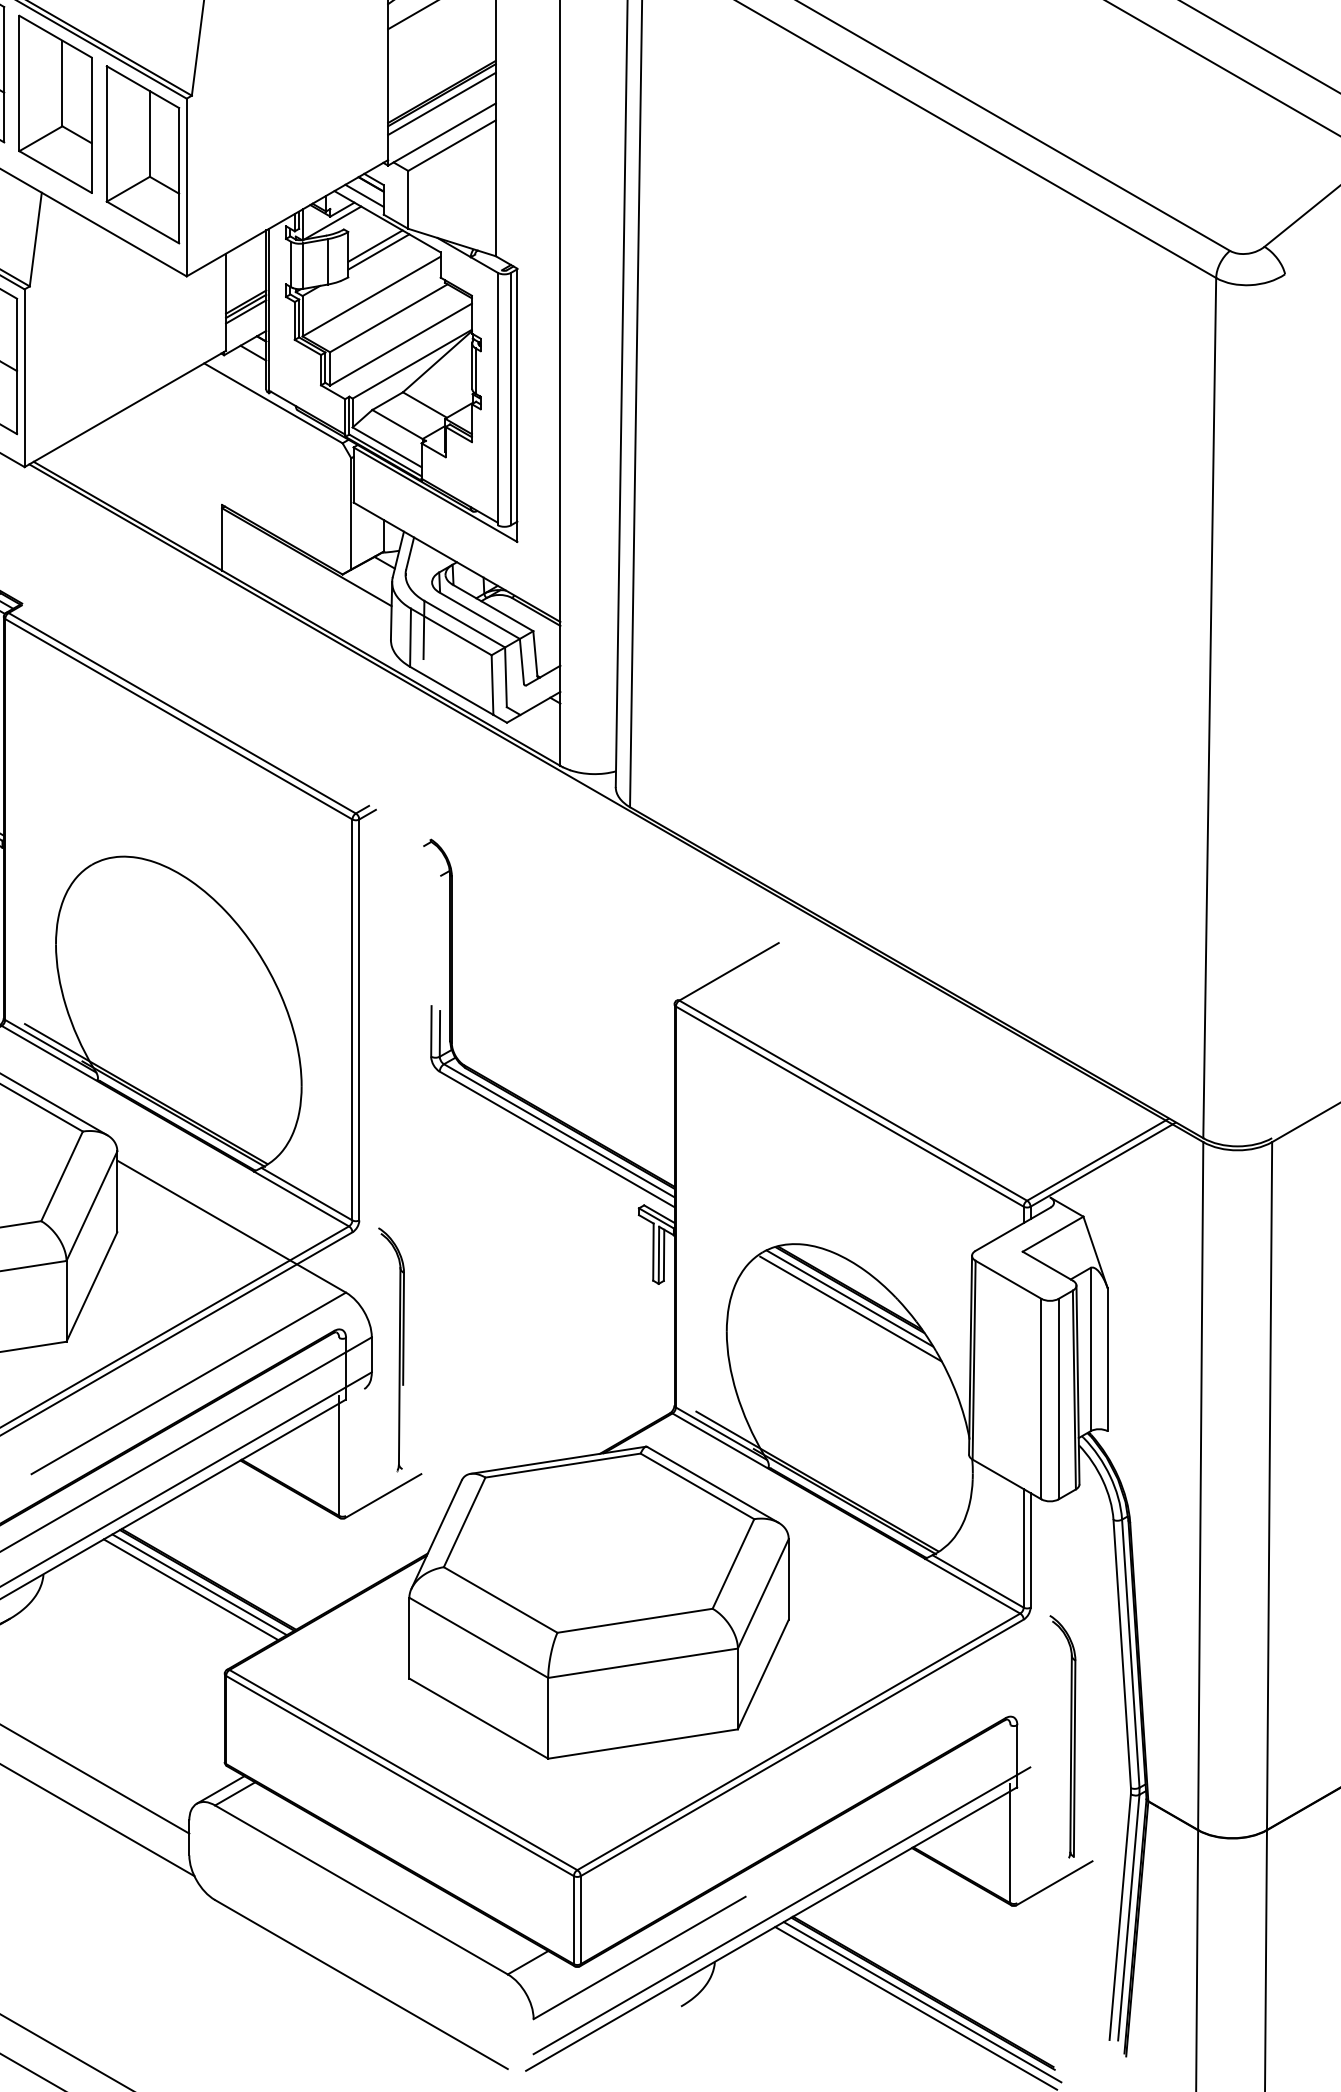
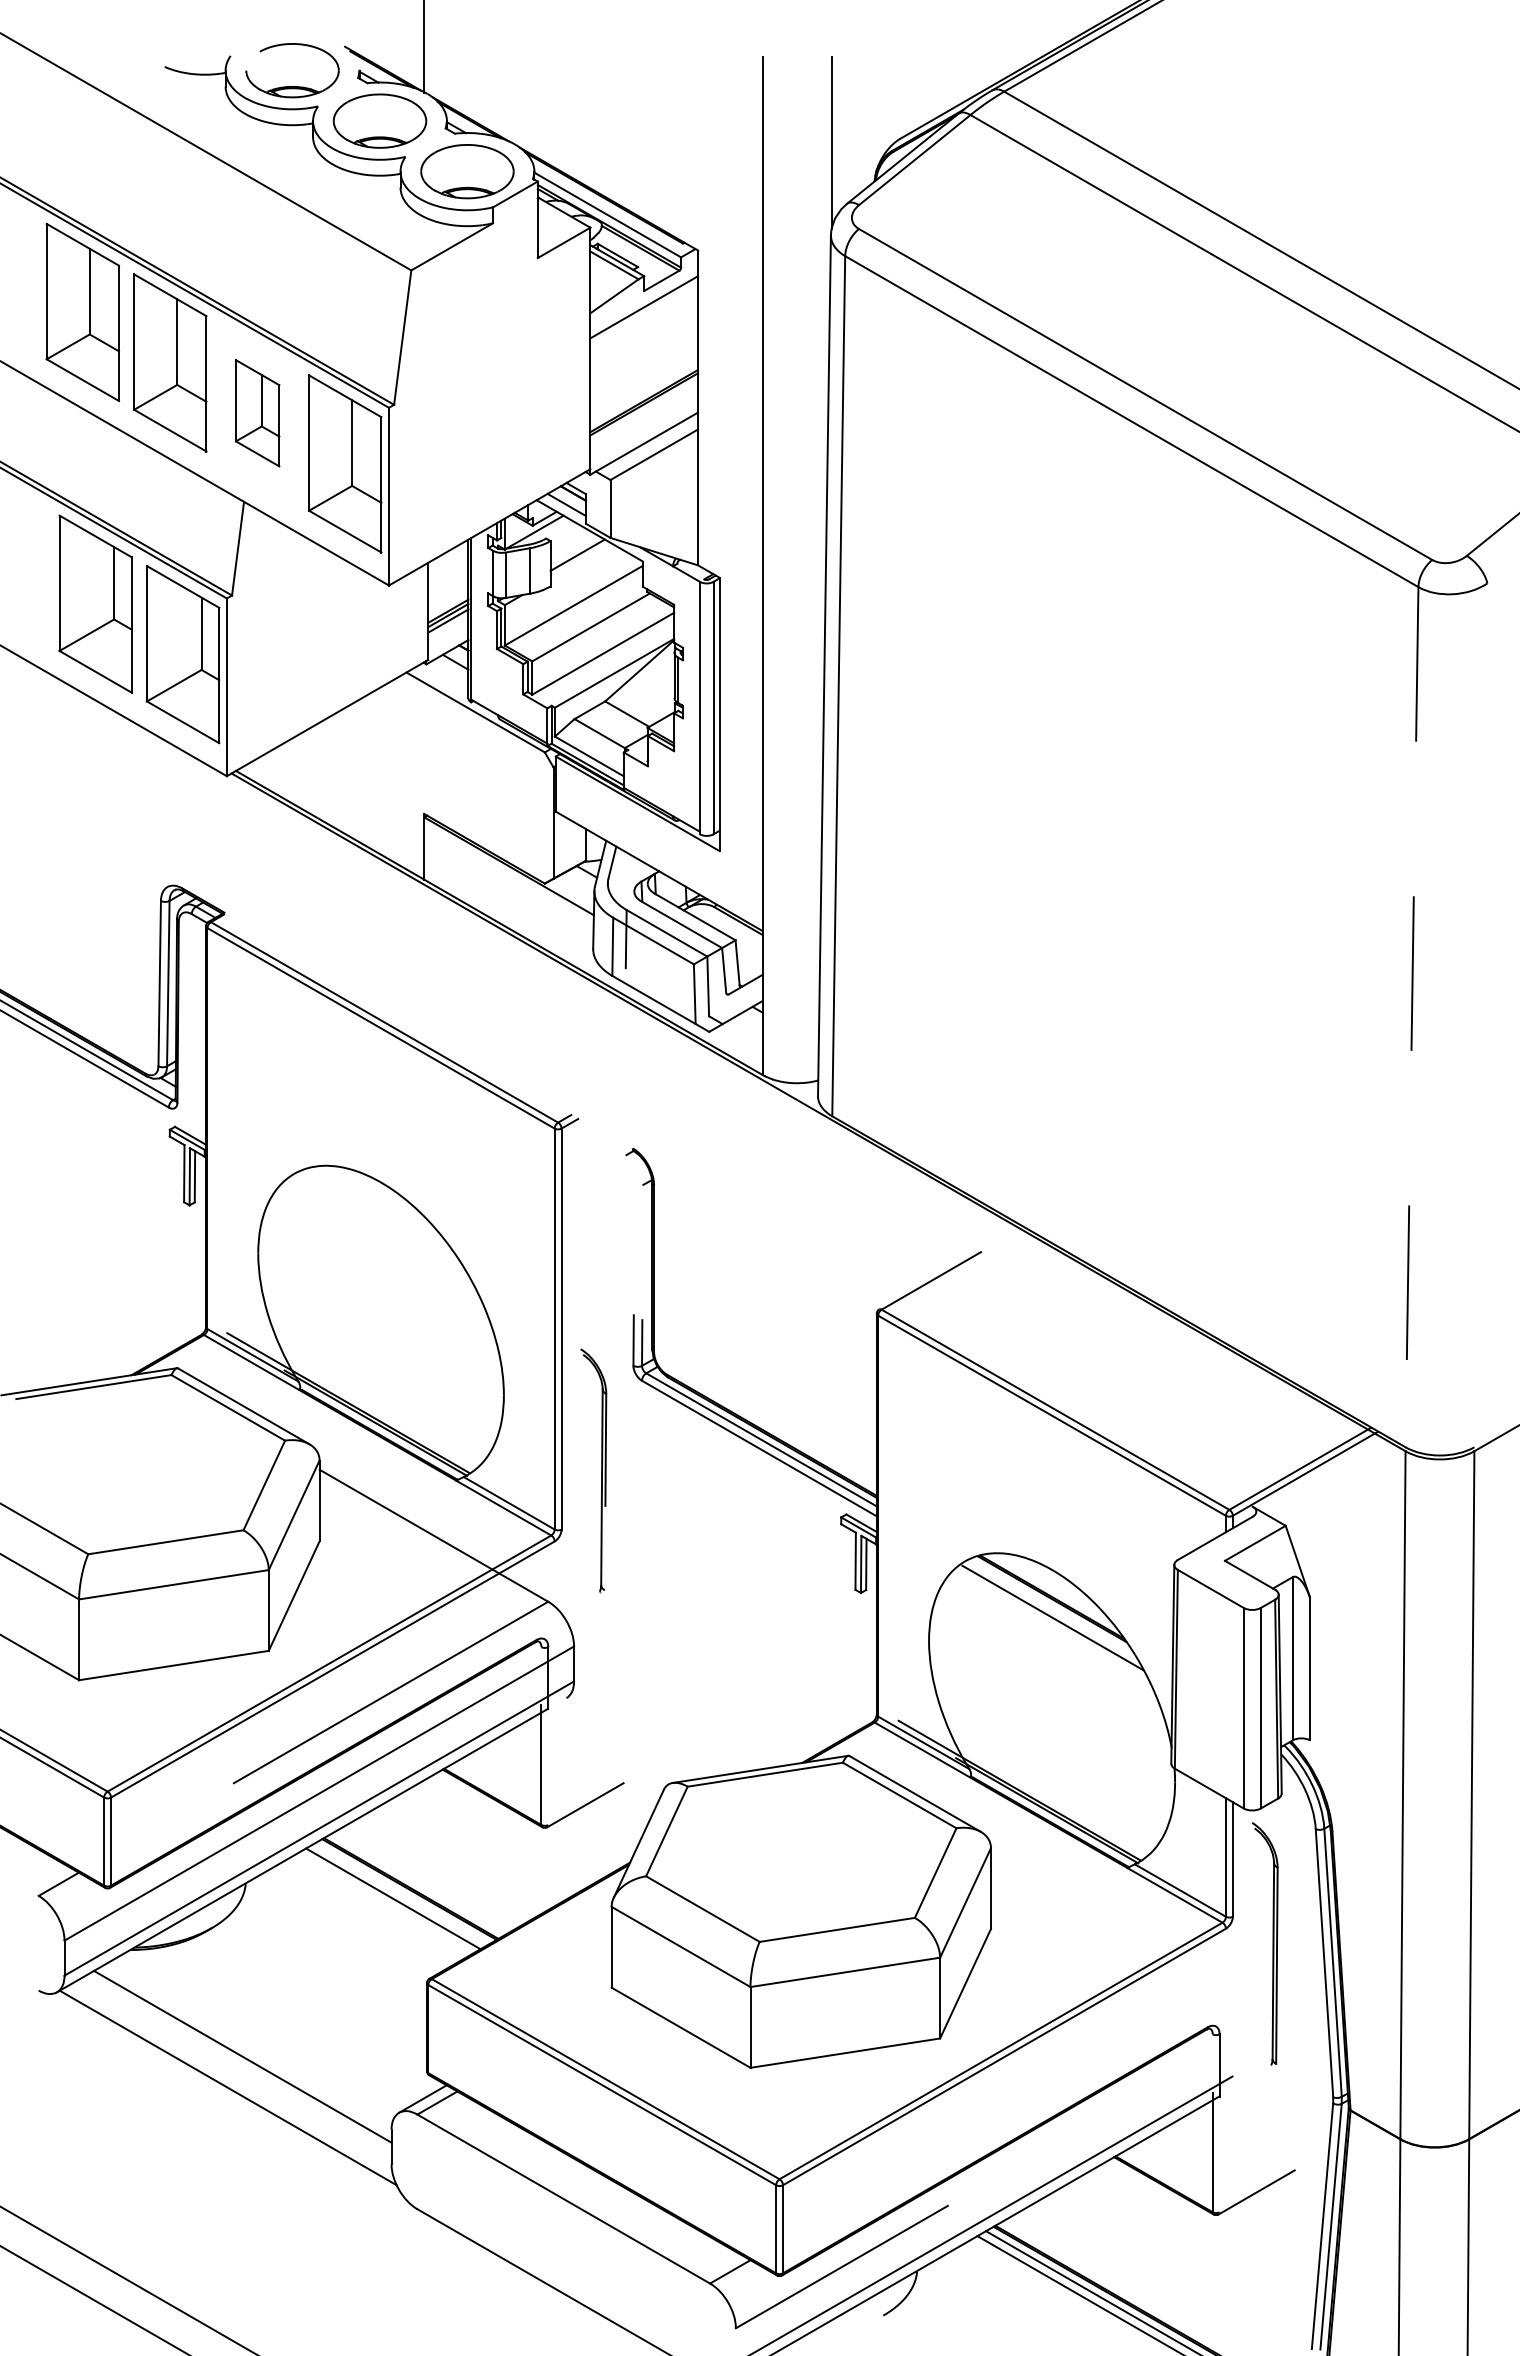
part: (55, 103) -> (257, 412), size x0.6
line: (442, 103) -> (644, 412), removed
line: (378, 251) -> (580, 560), removed
line: (1209, 708) -> (1411, 1017), solid -> dashed
line: (849, 1298) -> (1051, 1607), removed
part: (399, 1349) -> (601, 1470), moved
line: (199, 1584) -> (401, 1893), removed
part: (1070, 1736) -> (1272, 1943), moved

